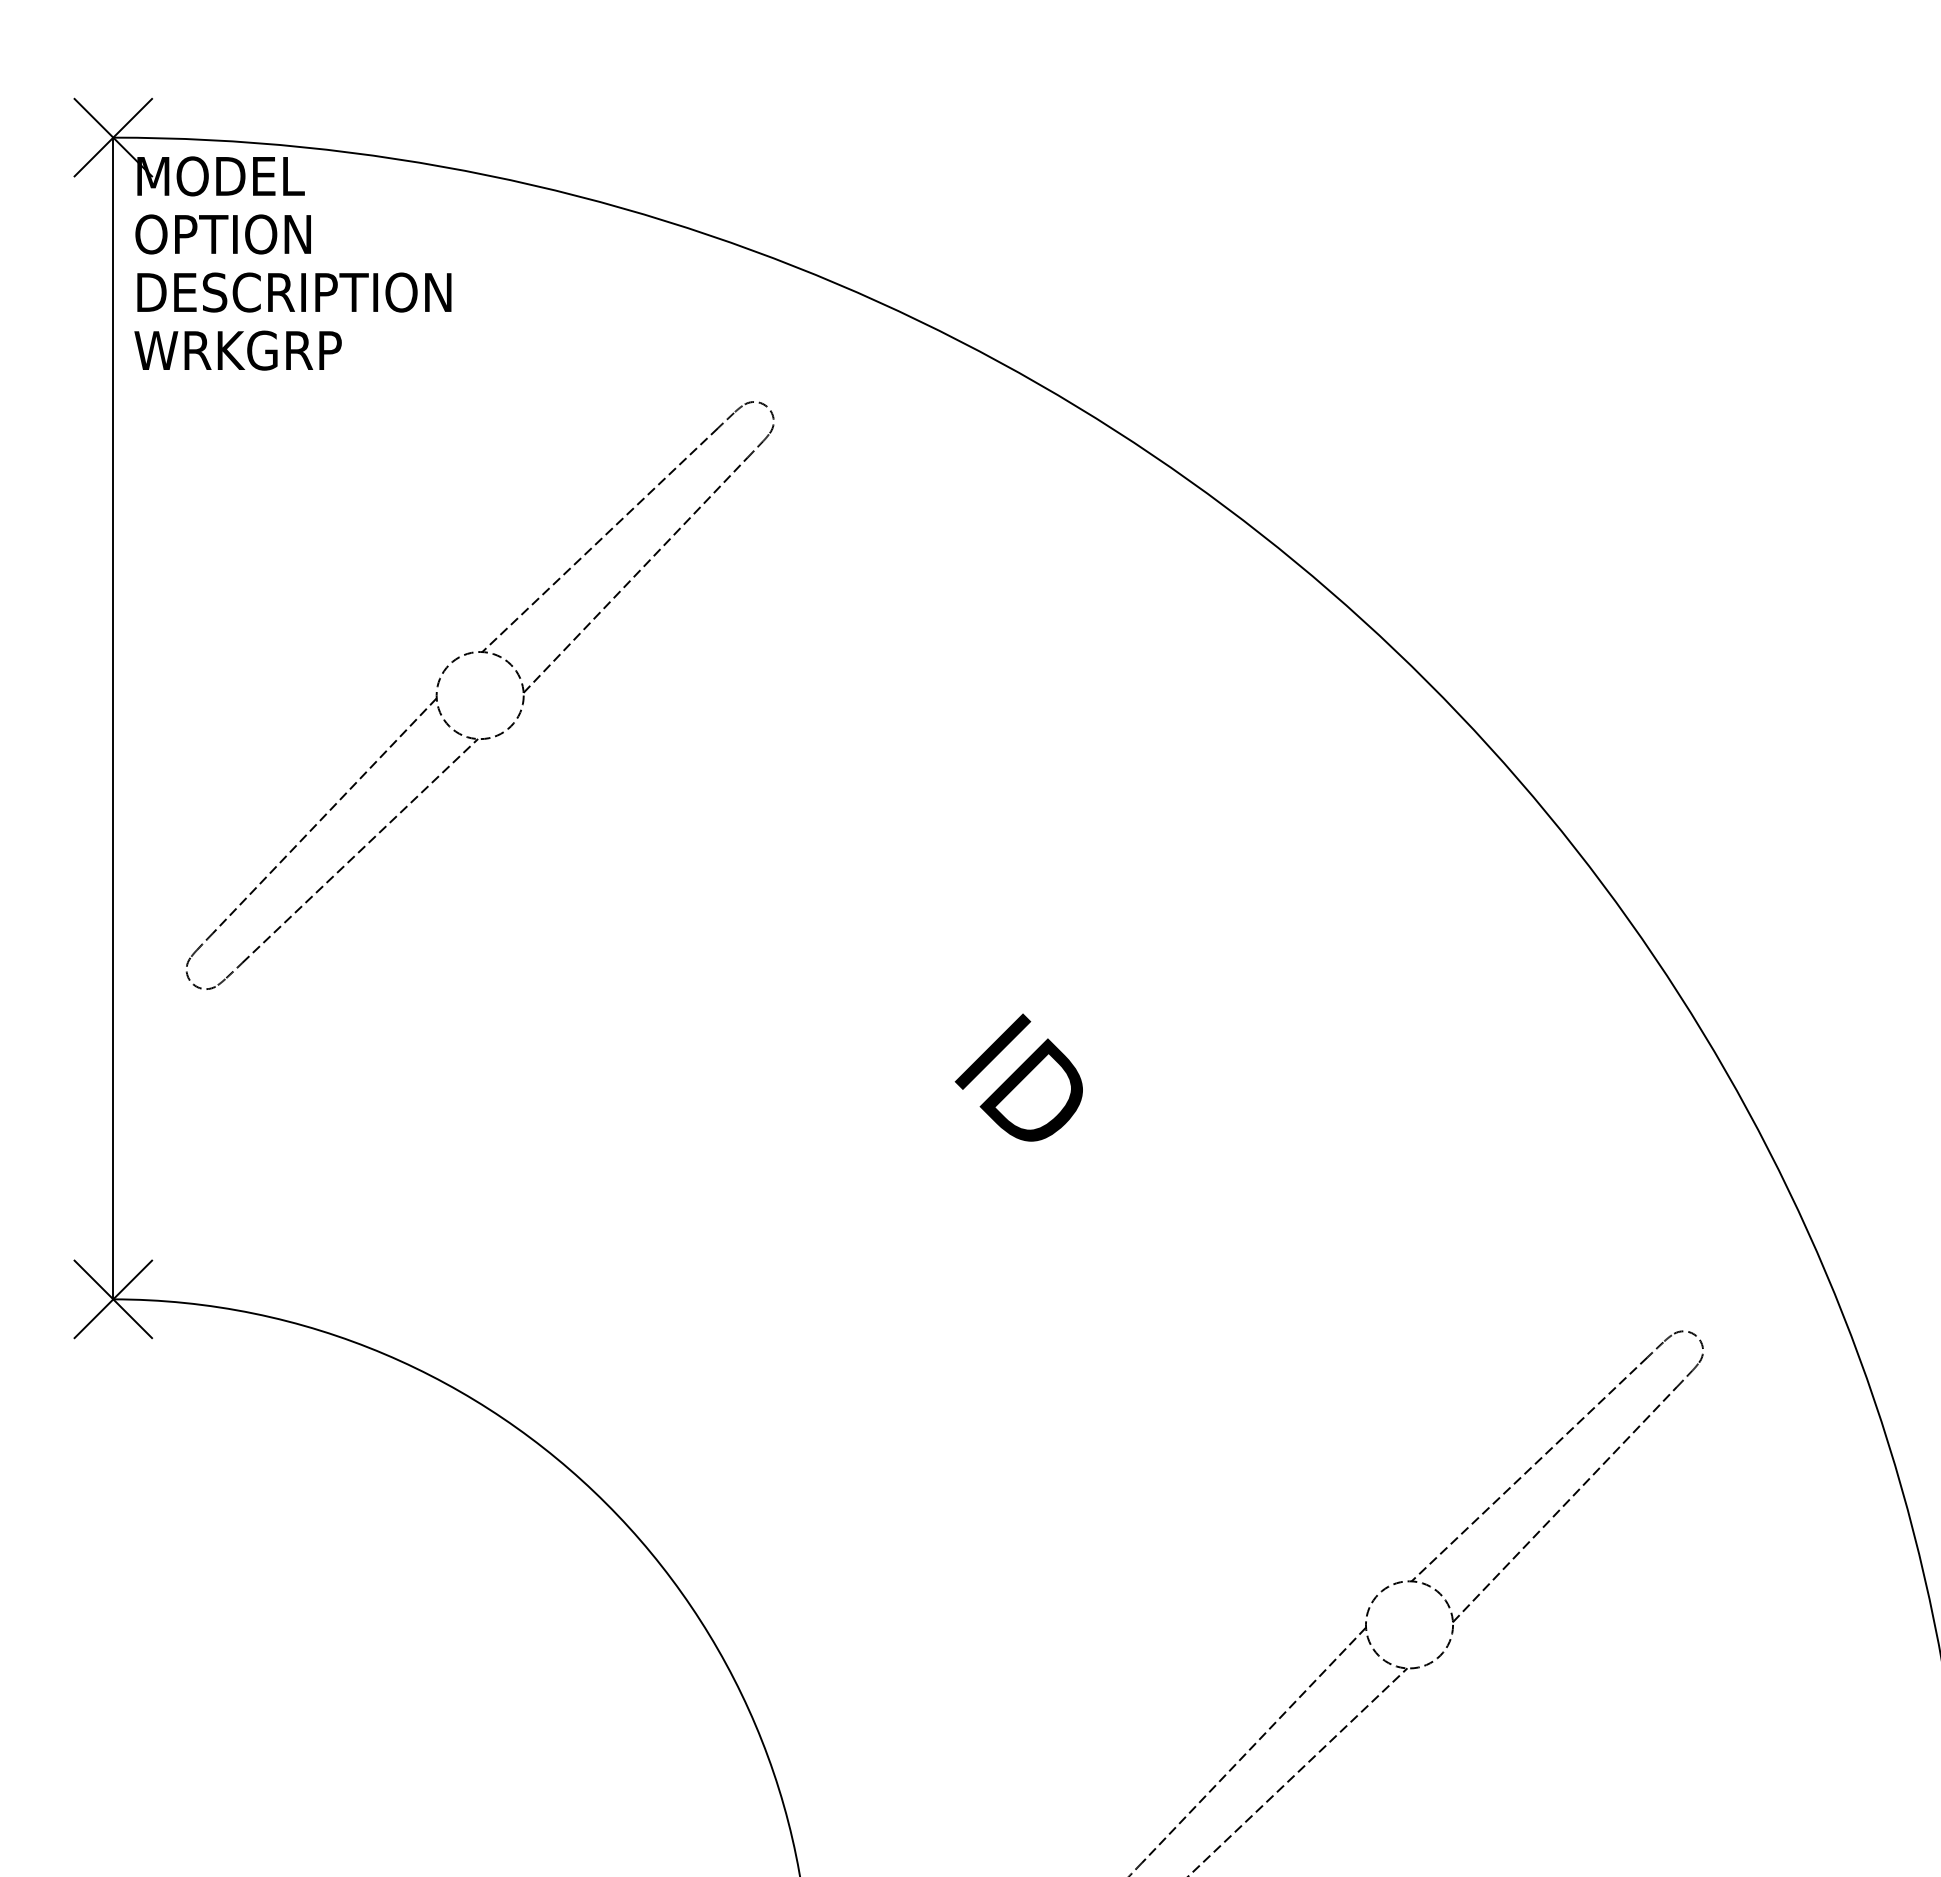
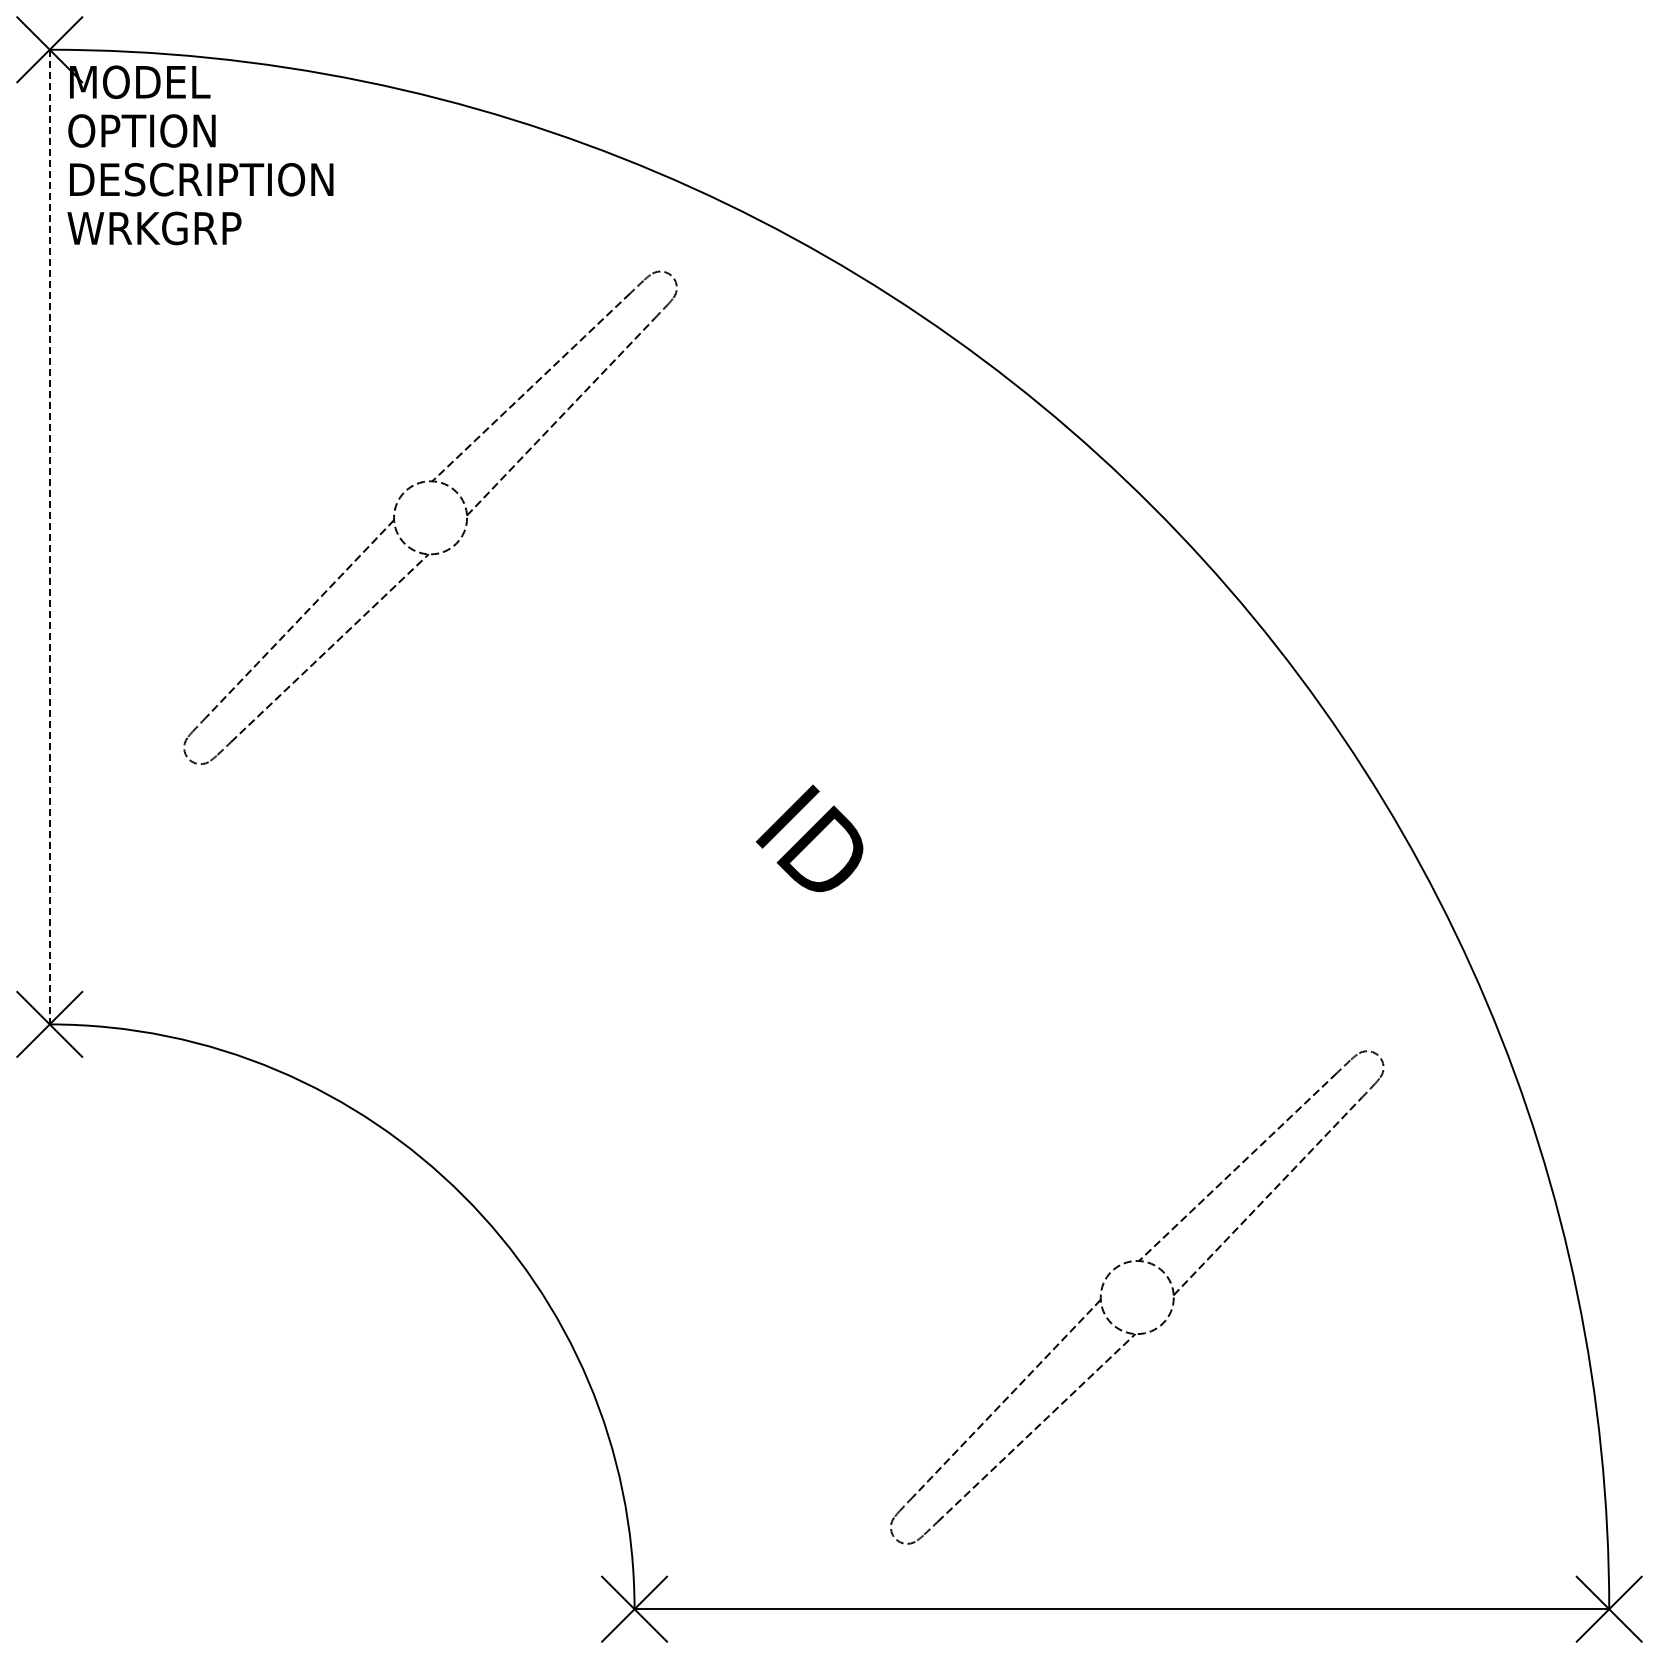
part: (470, 654) -> (422, 483), moved
line: (113, 718) -> (49, 537), solid -> dashed

